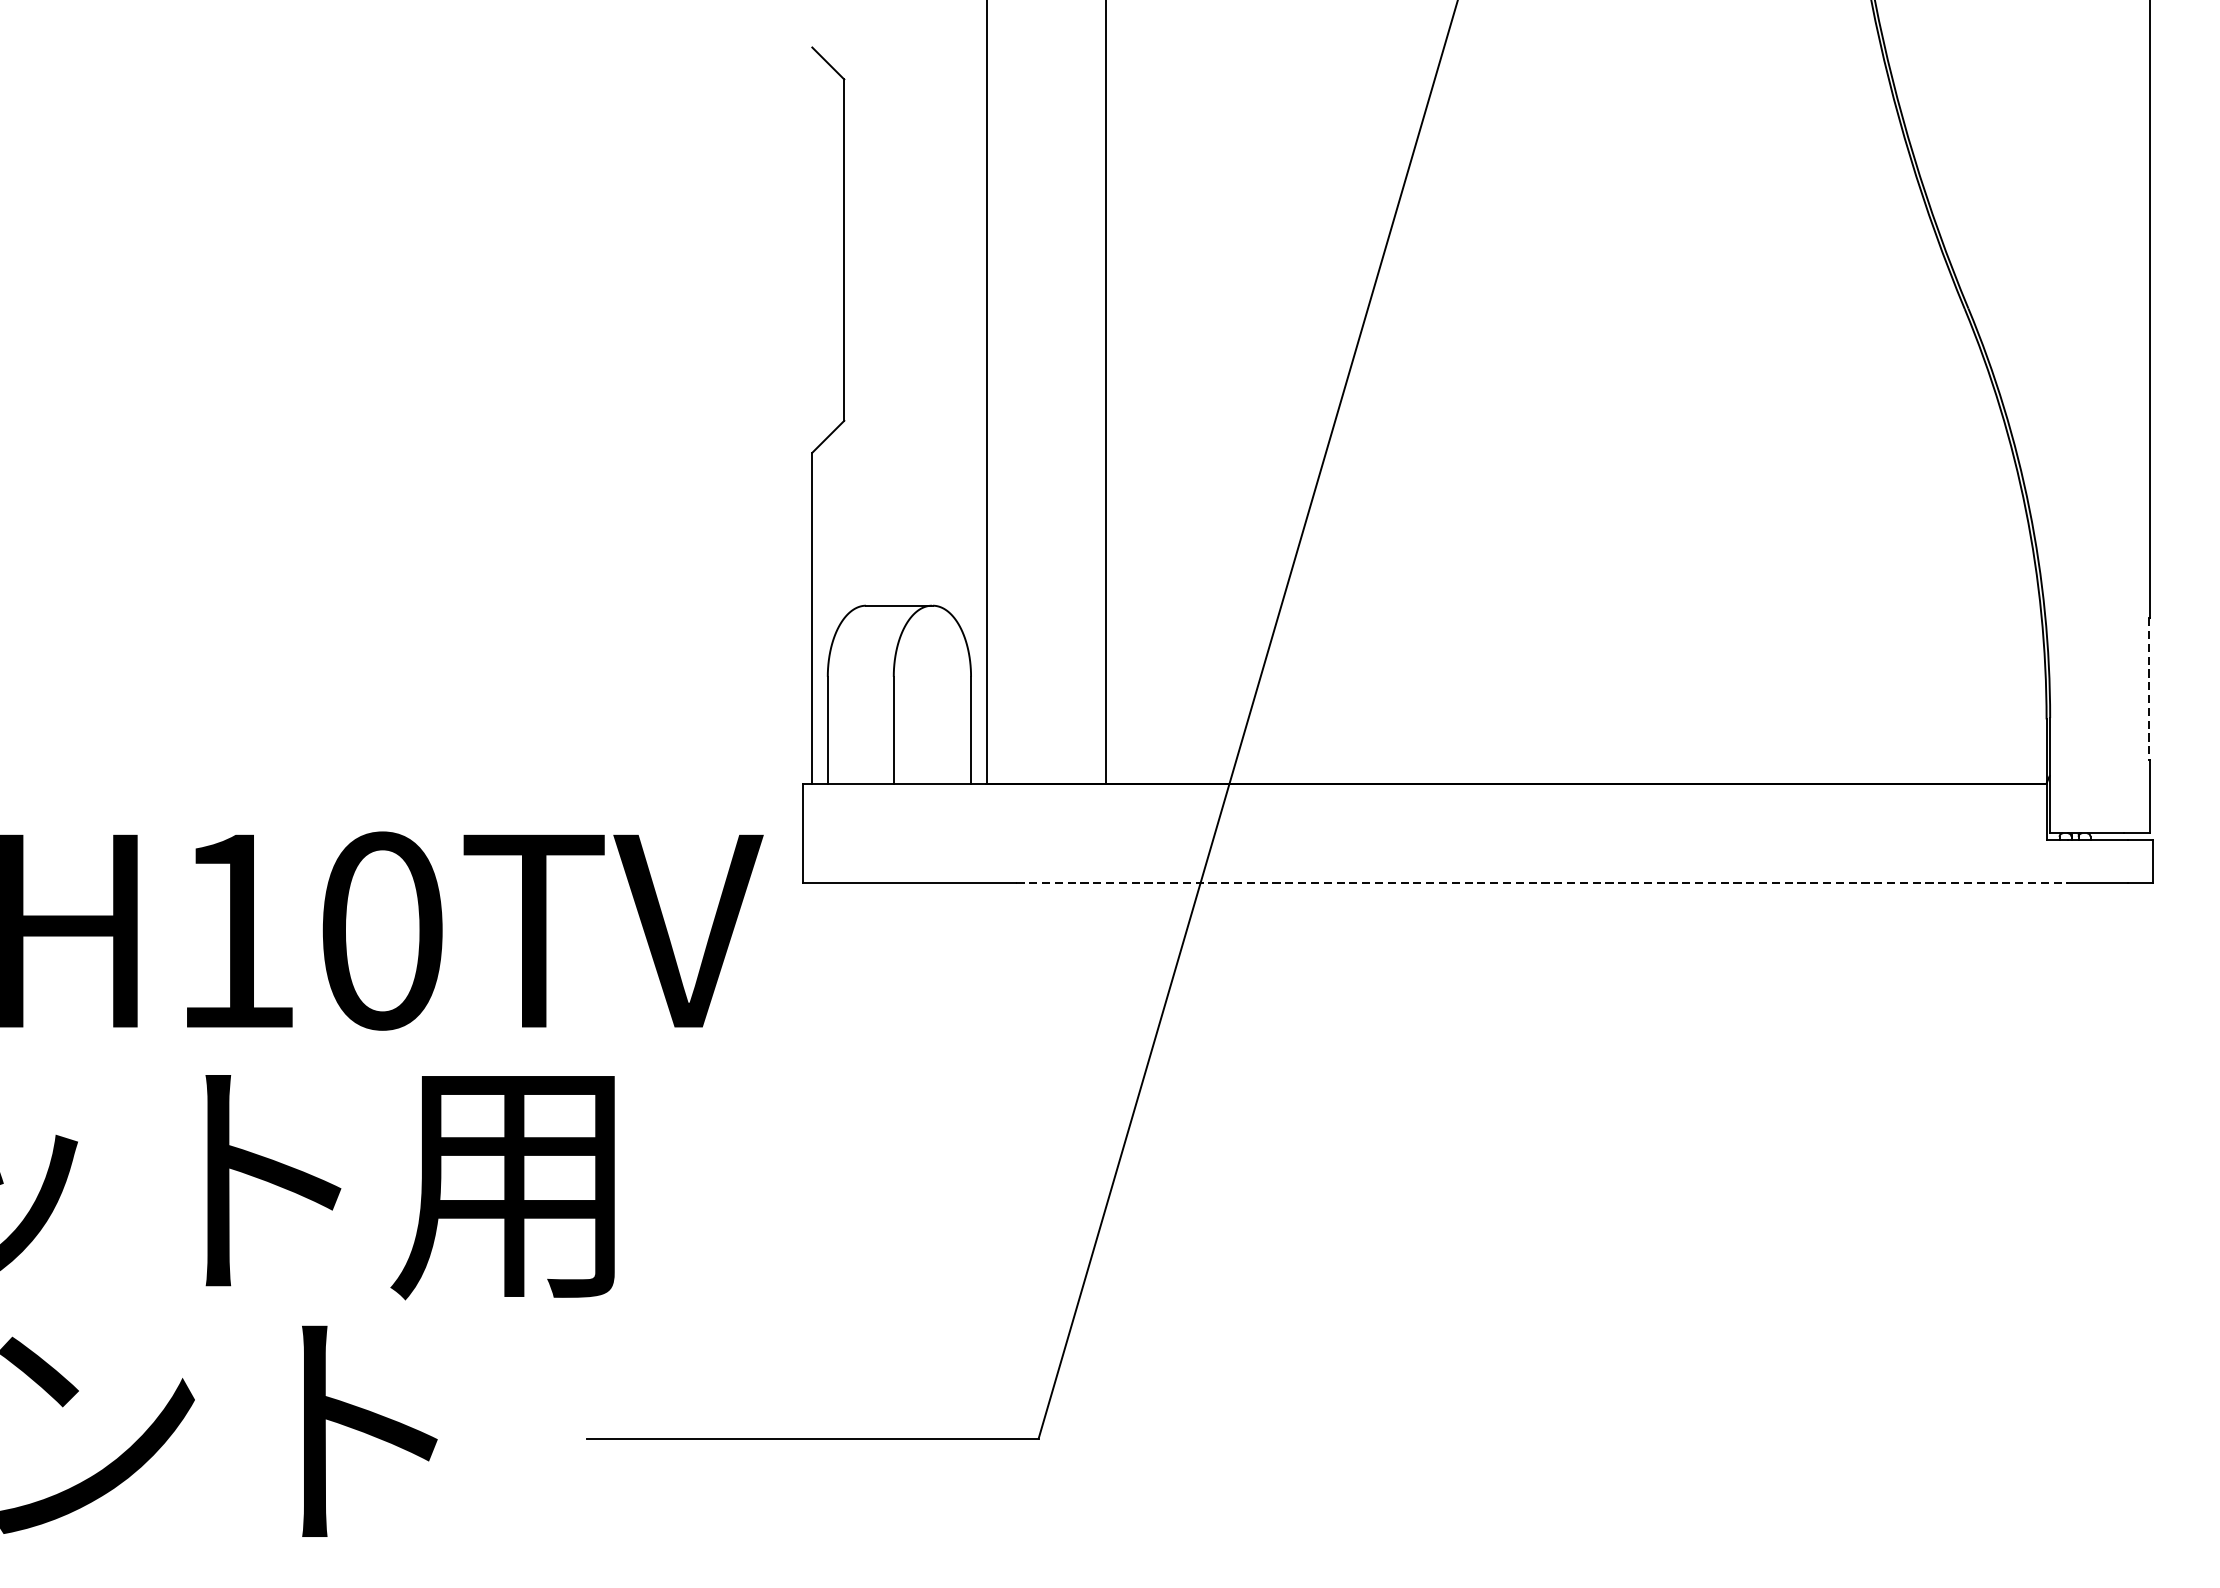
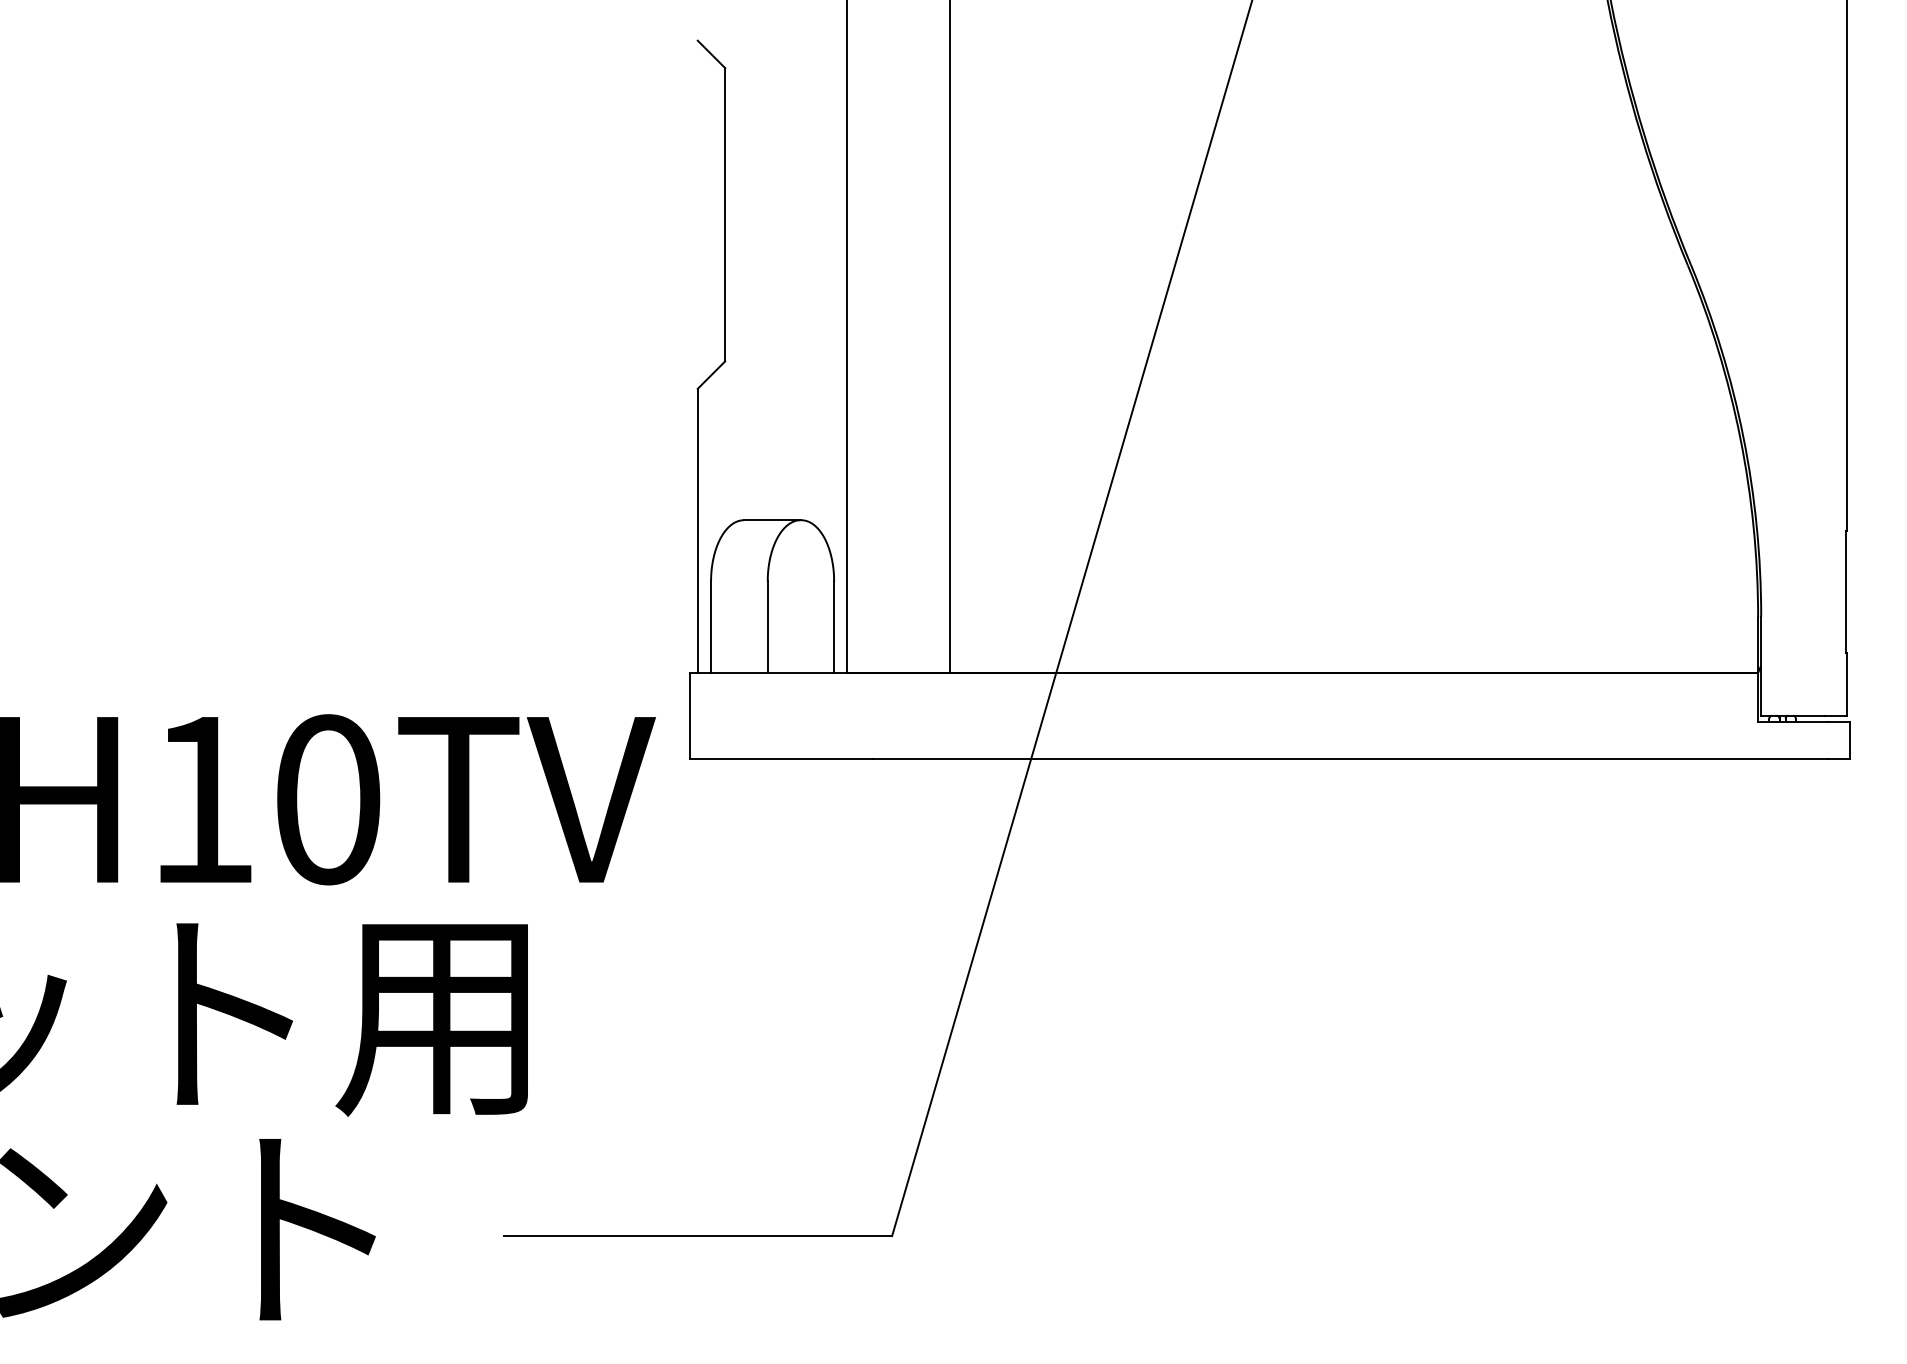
line: (2149, 689) -> (1846, 592), dashed -> solid
line: (1541, 883) -> (1324, 758), dashed -> solid

